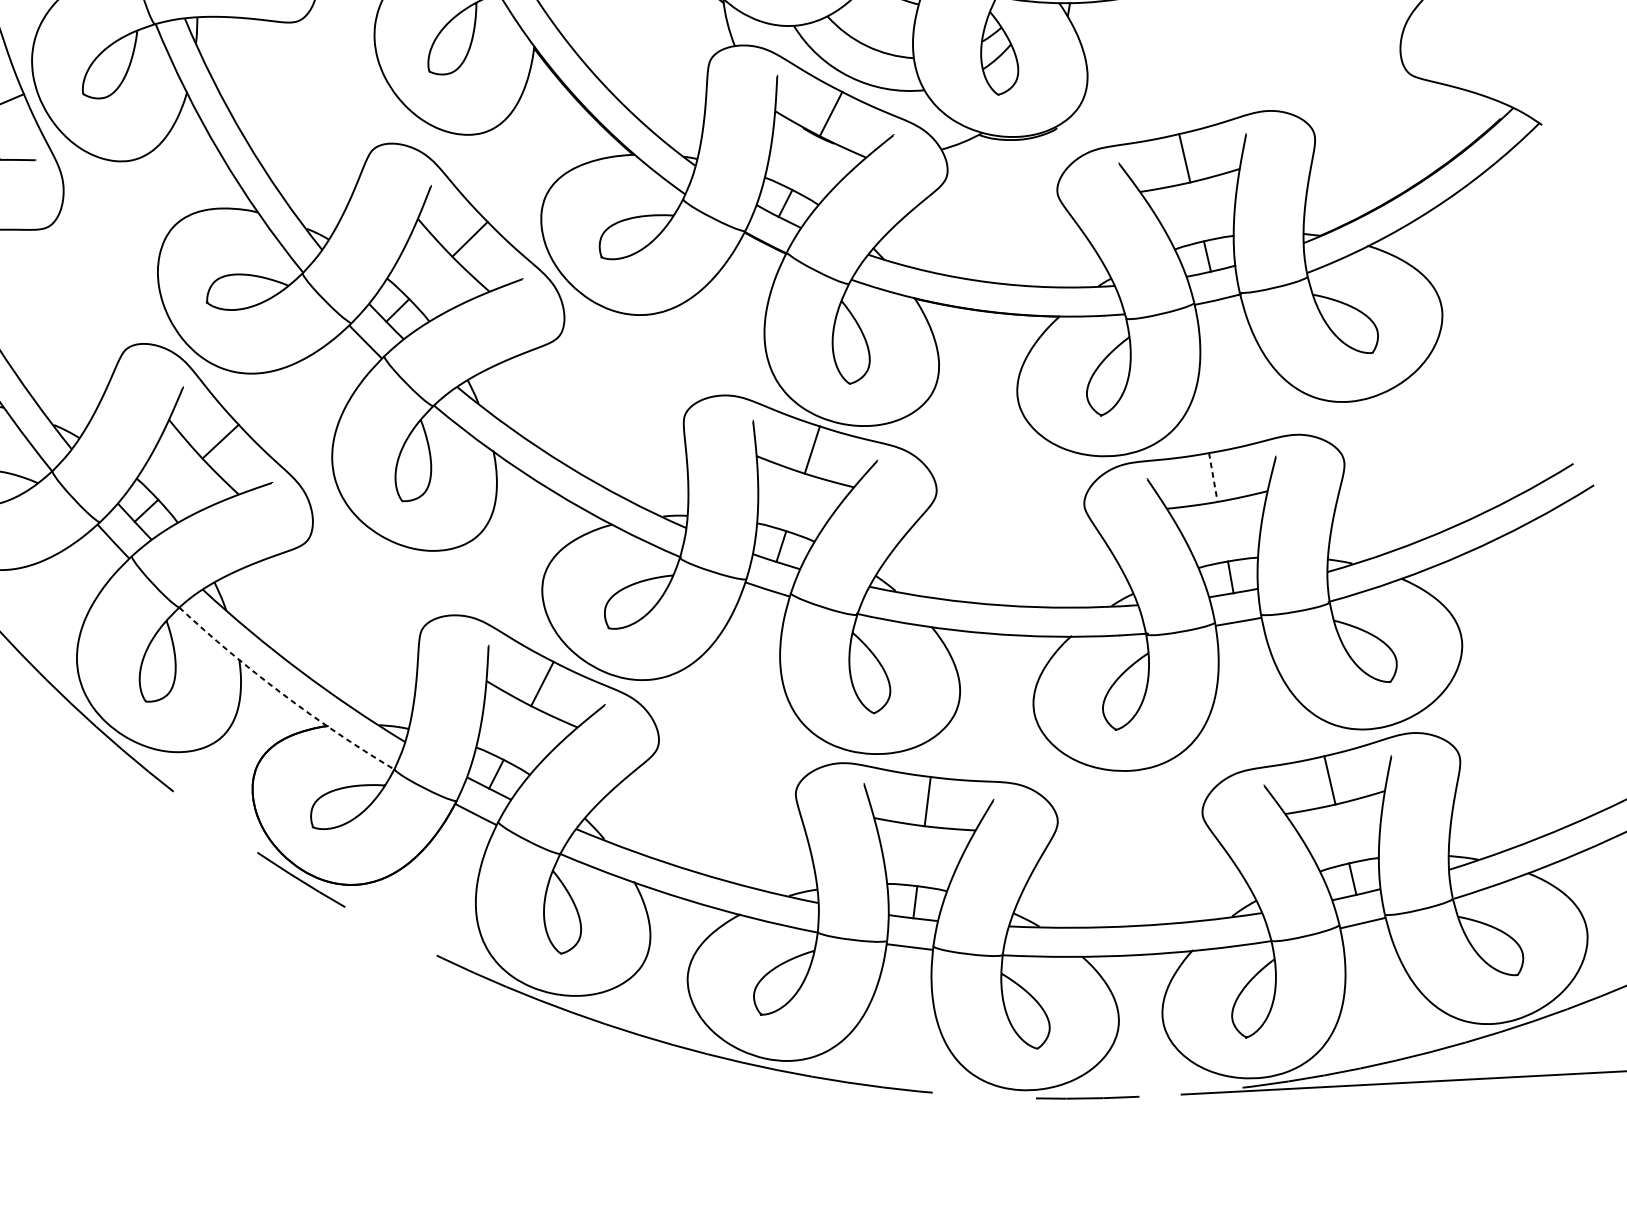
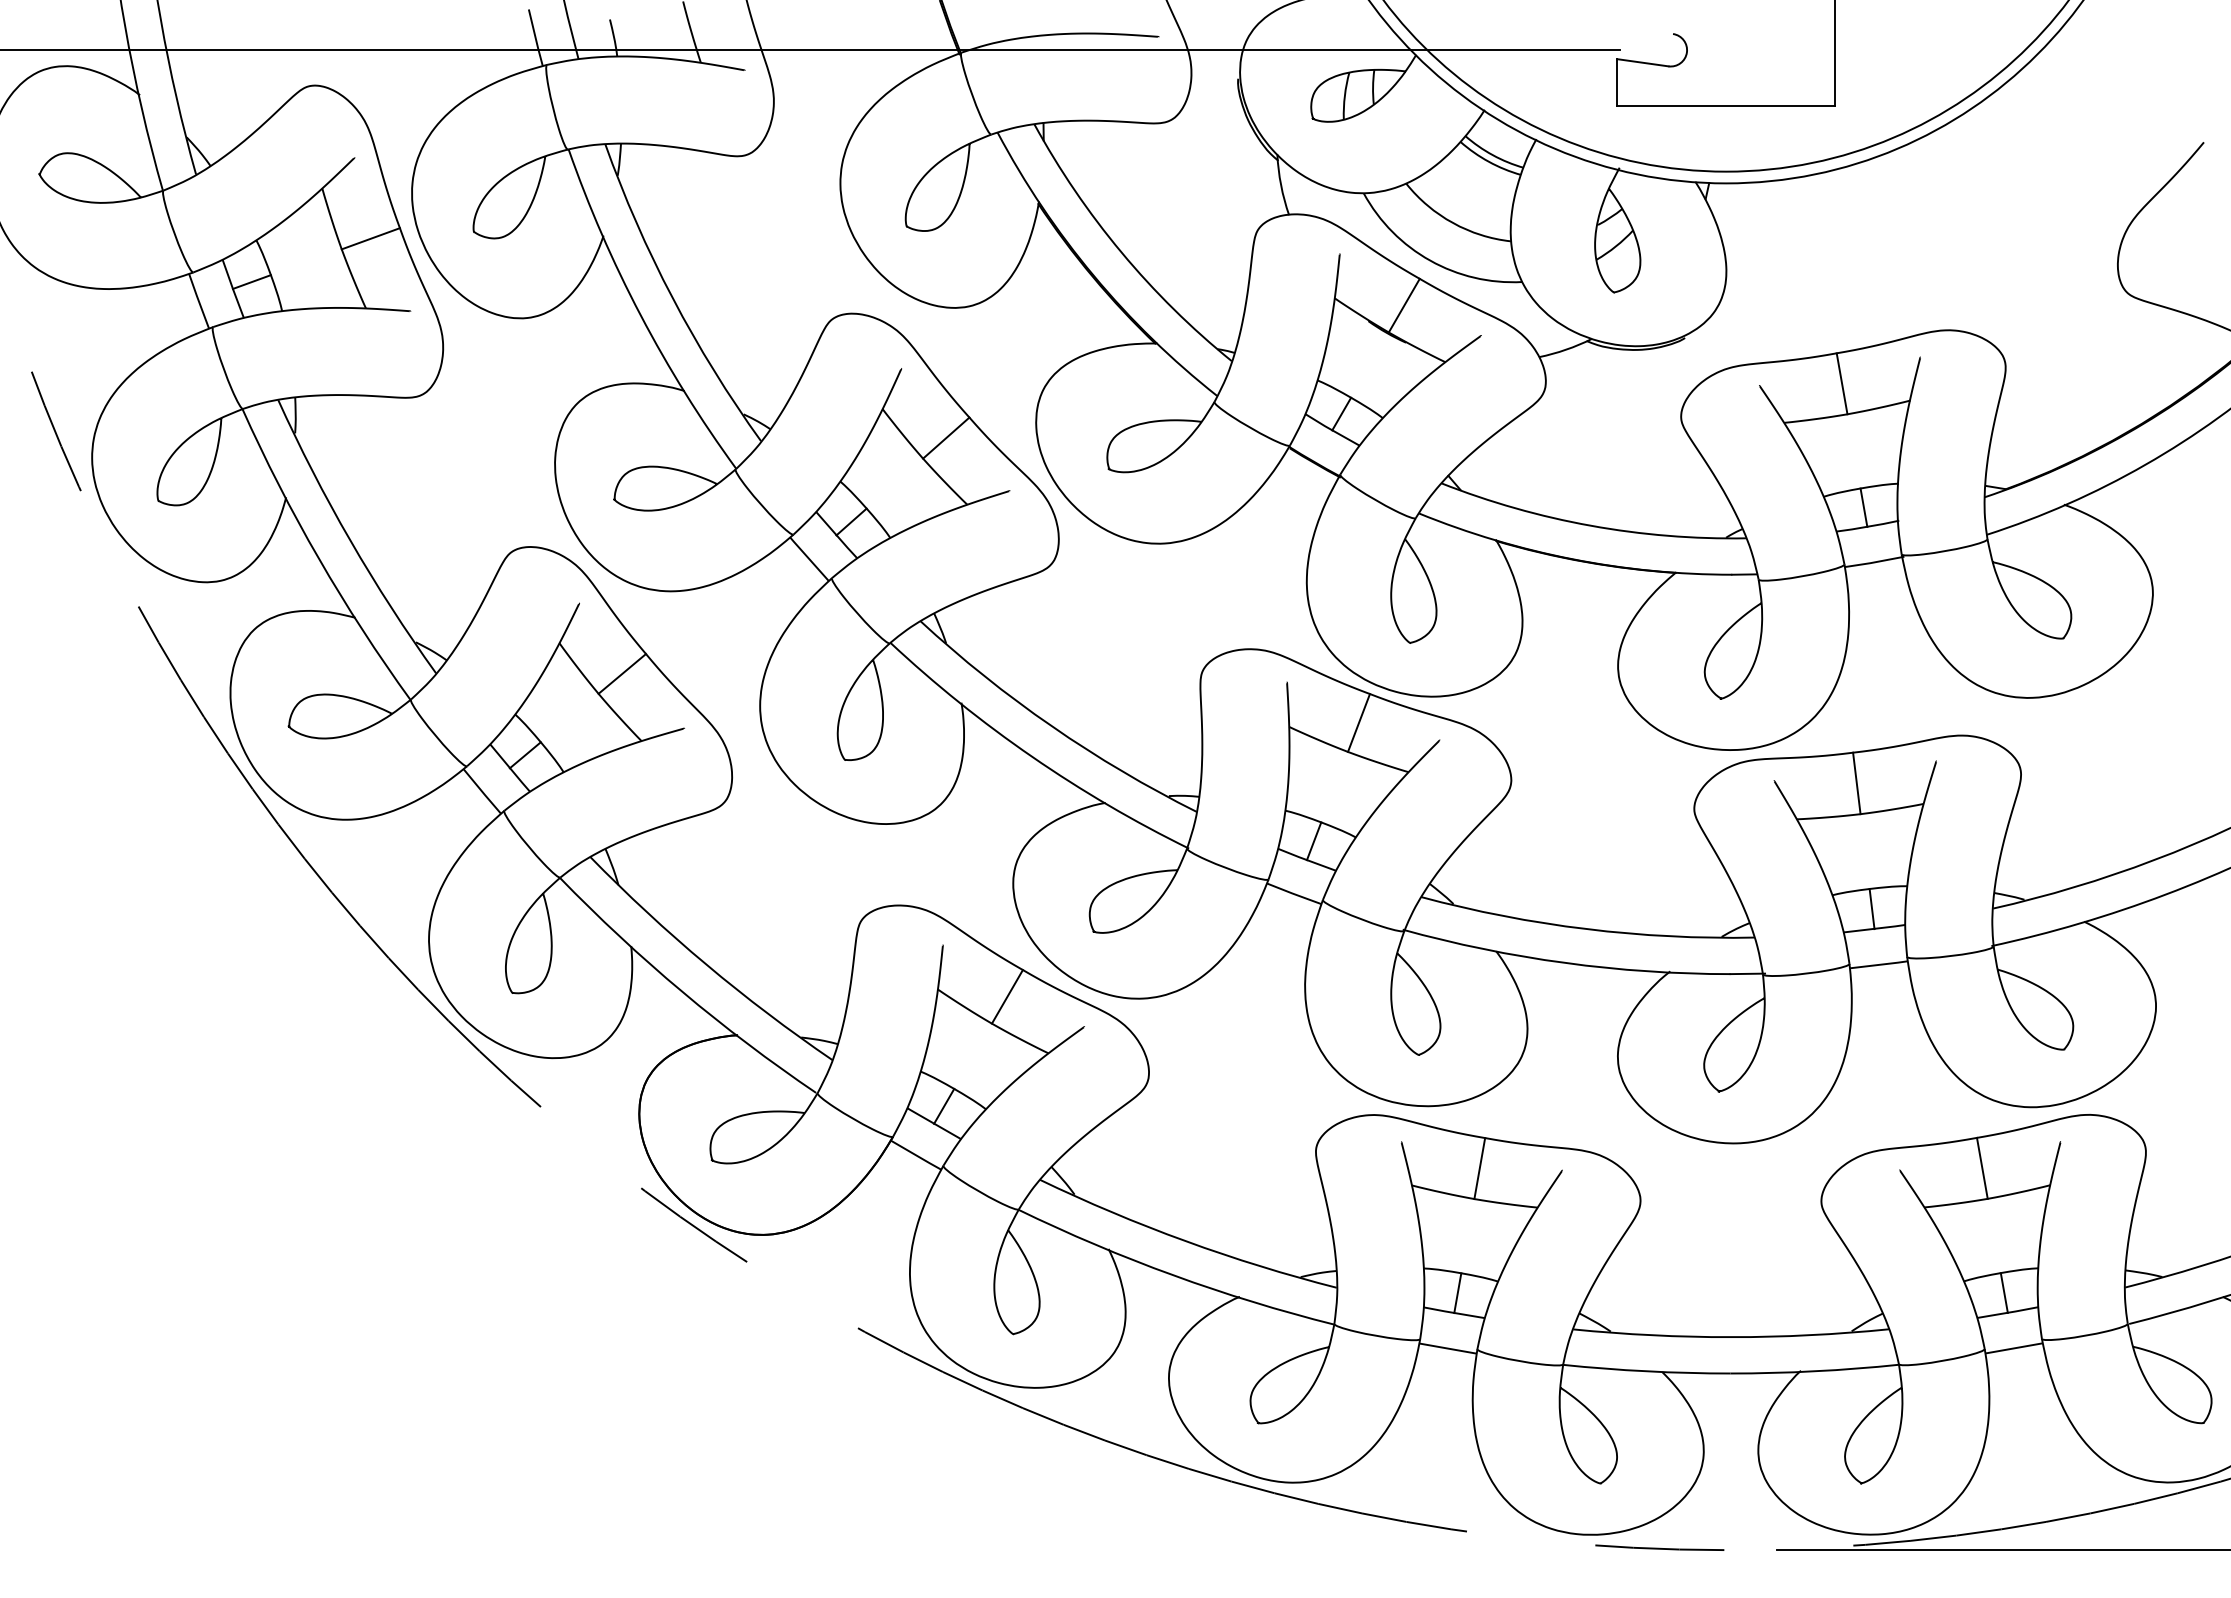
line: (1213, 477) -> (1856, 783), dashed -> solid
arc: (282, 694) -> (682, 992), dashed -> solid

